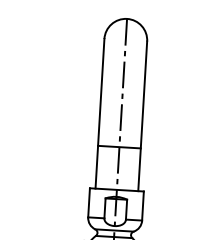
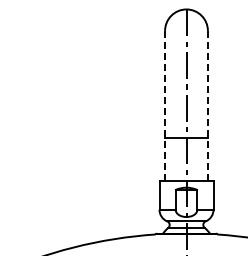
line: (100, 113) -> (165, 105), solid -> dashed
line: (142, 116) -> (207, 105), solid -> dashed

